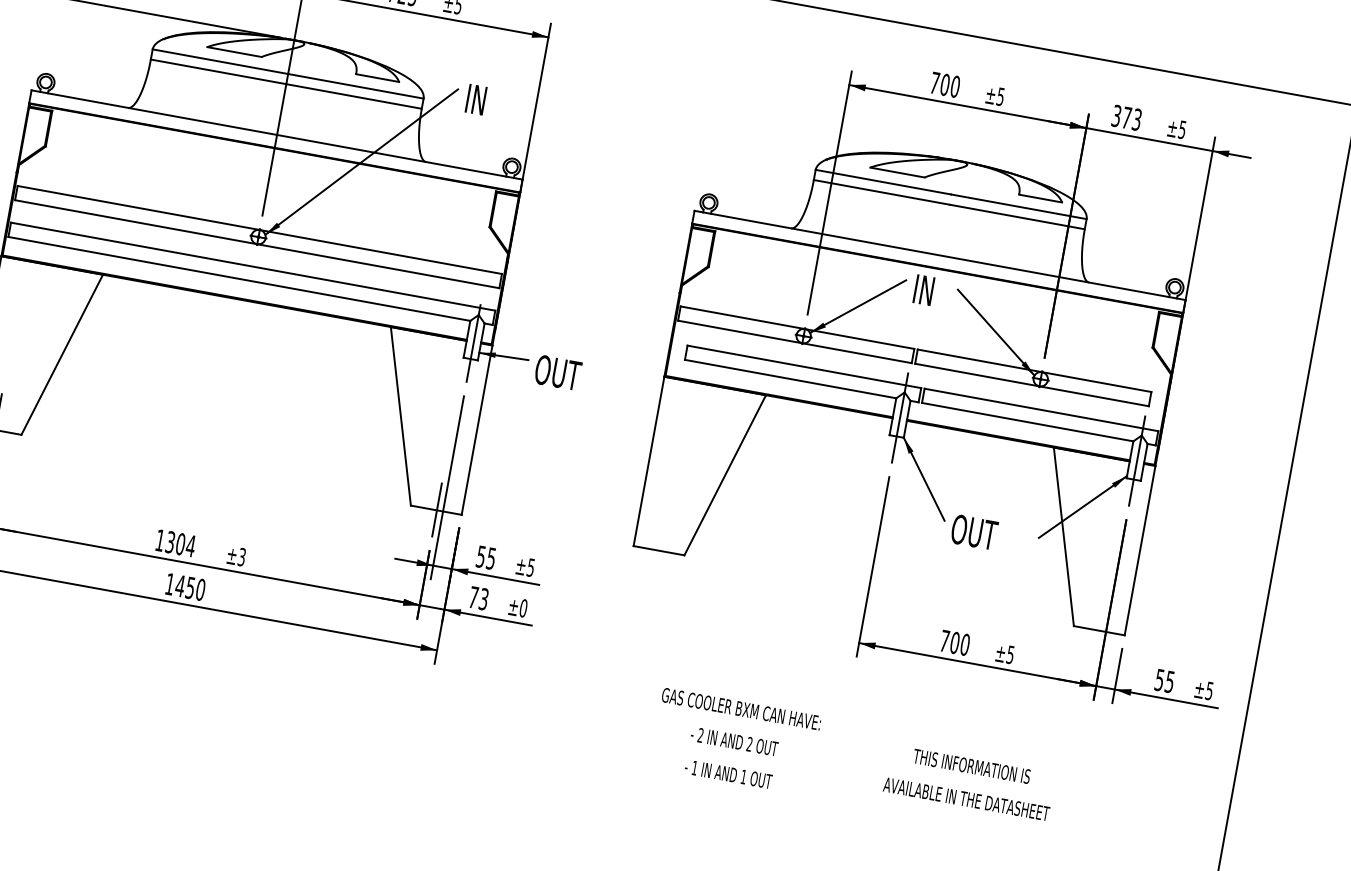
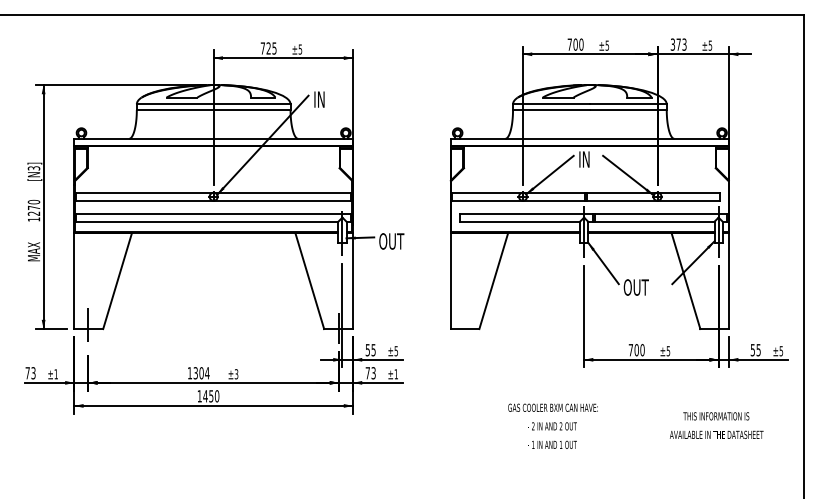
text: (523, 608) -> (396, 374), ±0 -> ±1
text: (734, 740) -> (552, 425), moved
text: (969, 782) -> (716, 425), moved

